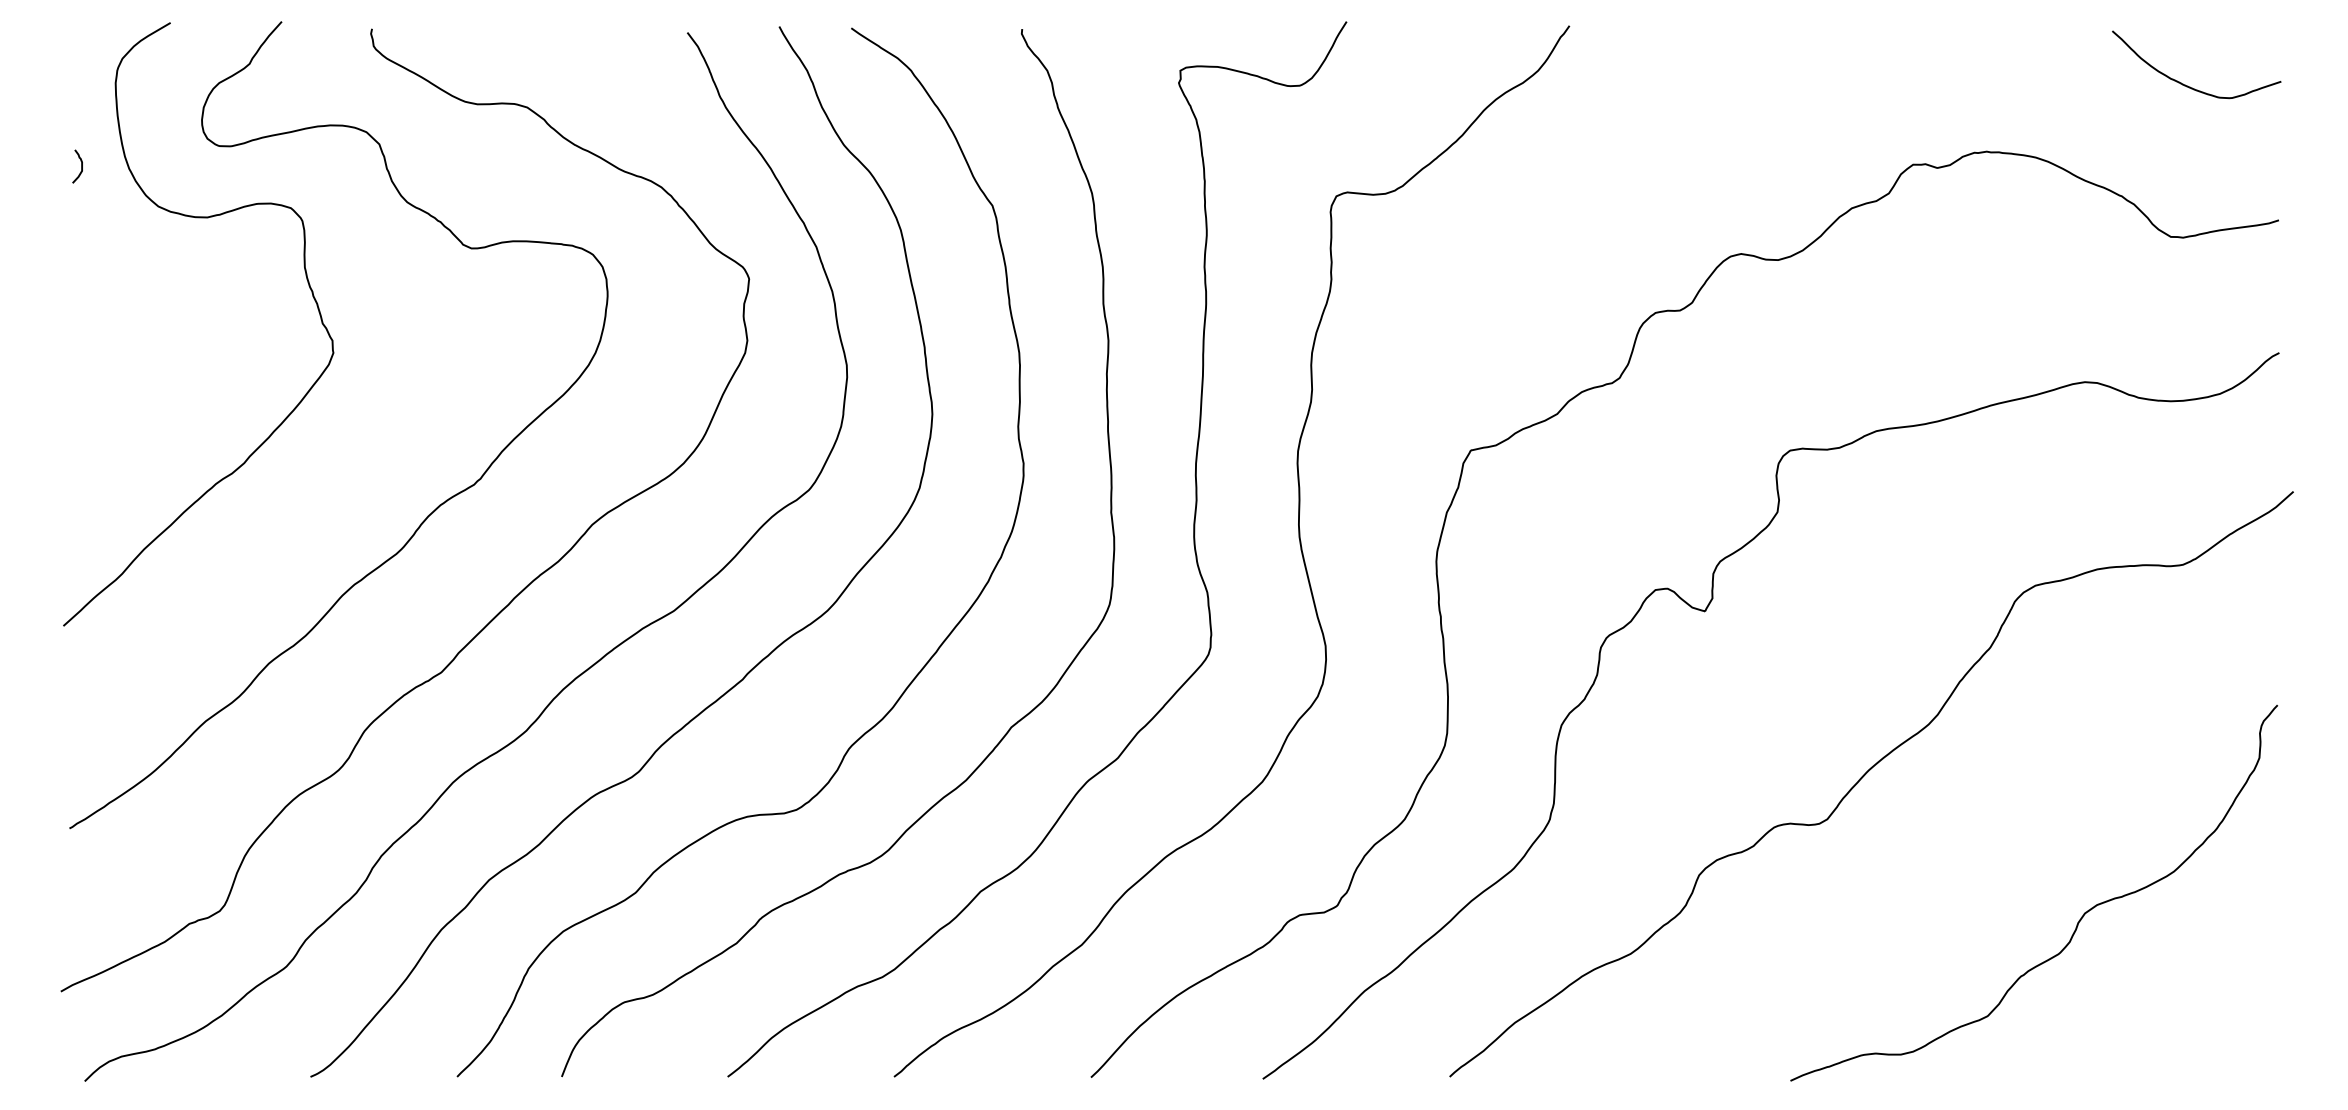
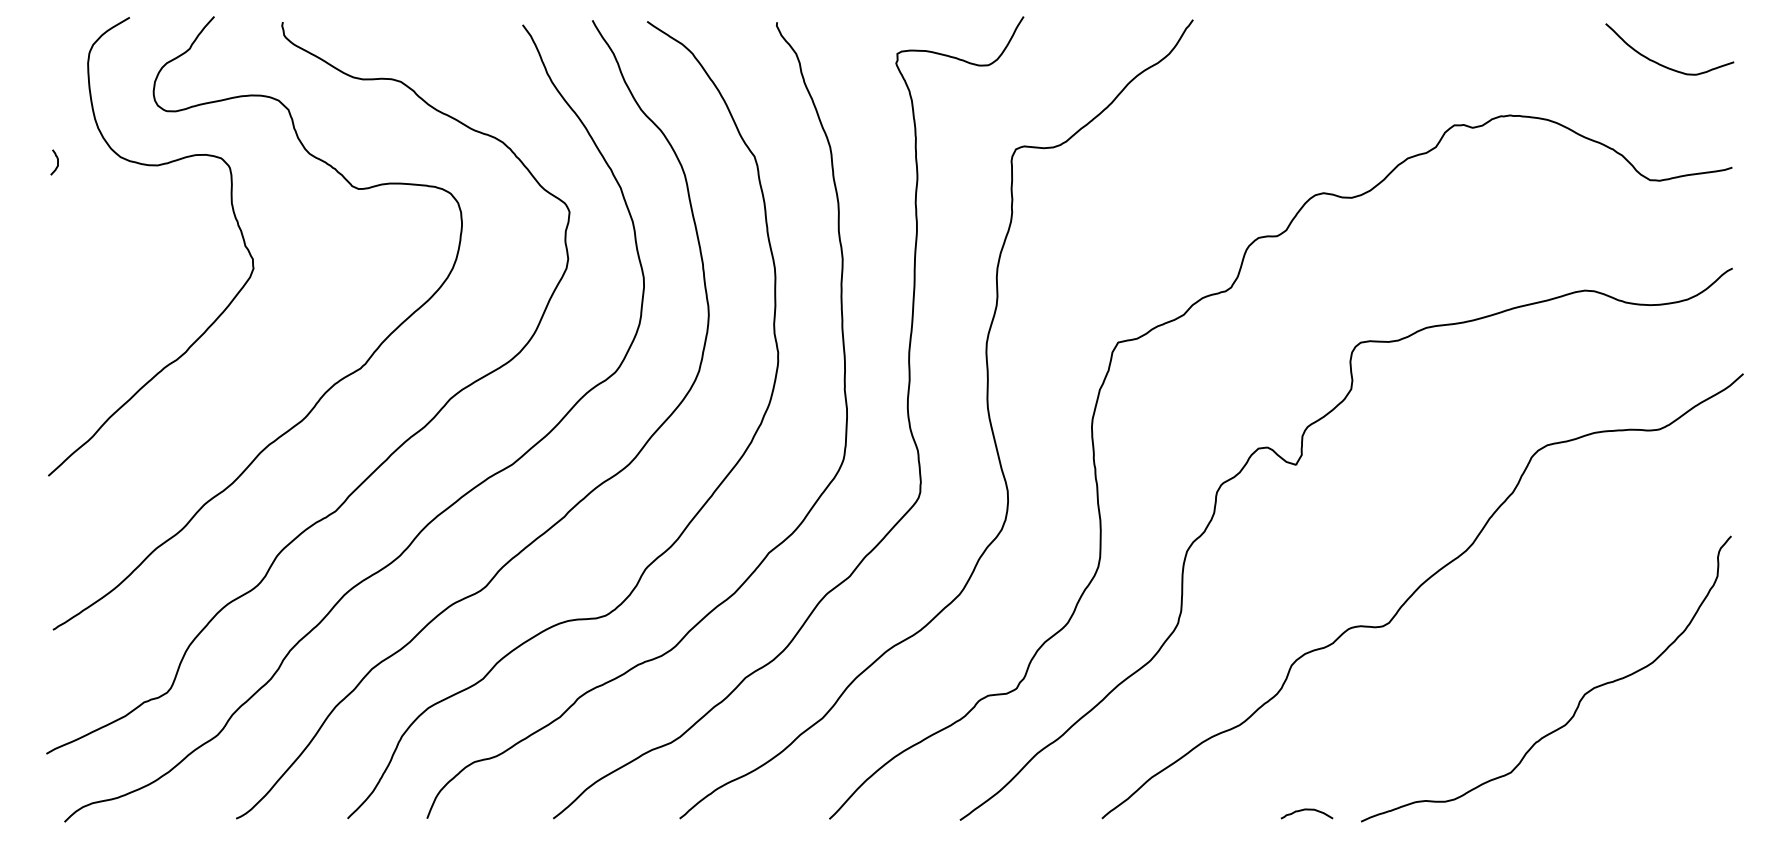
curve: (81, 166) -> (57, 162), moved
curve: (1718, 1065) -> (1306, 810), added

